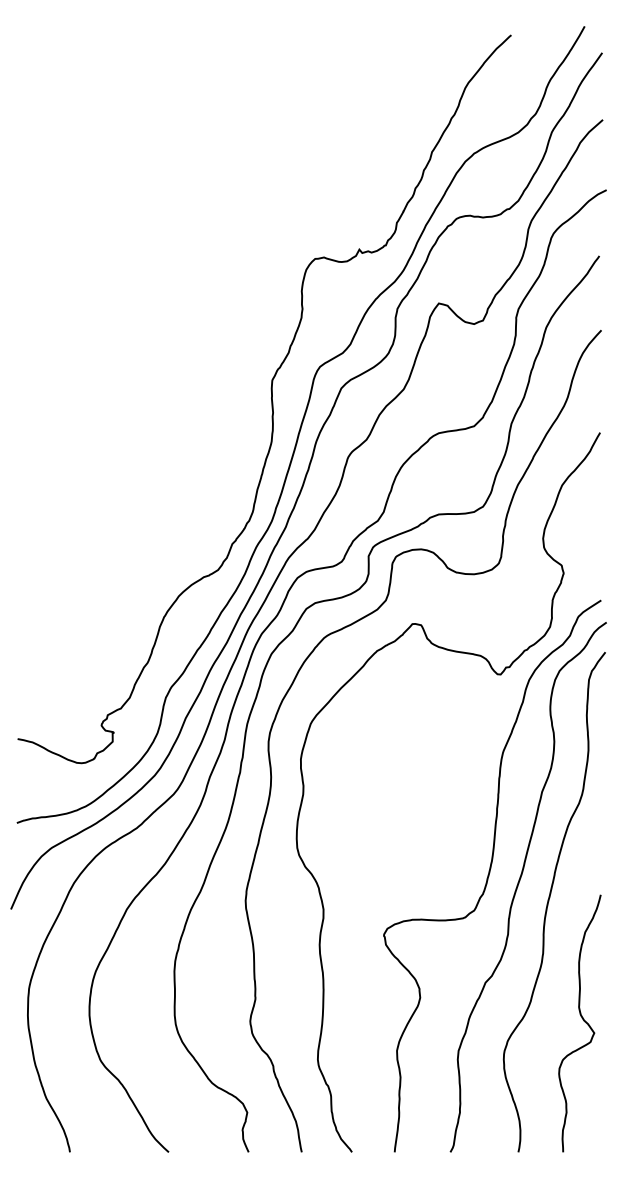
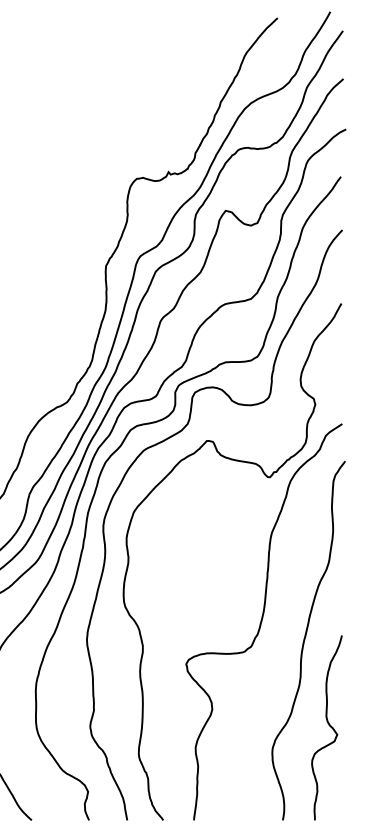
curve: (519, 883) -> (283, 627), removed

